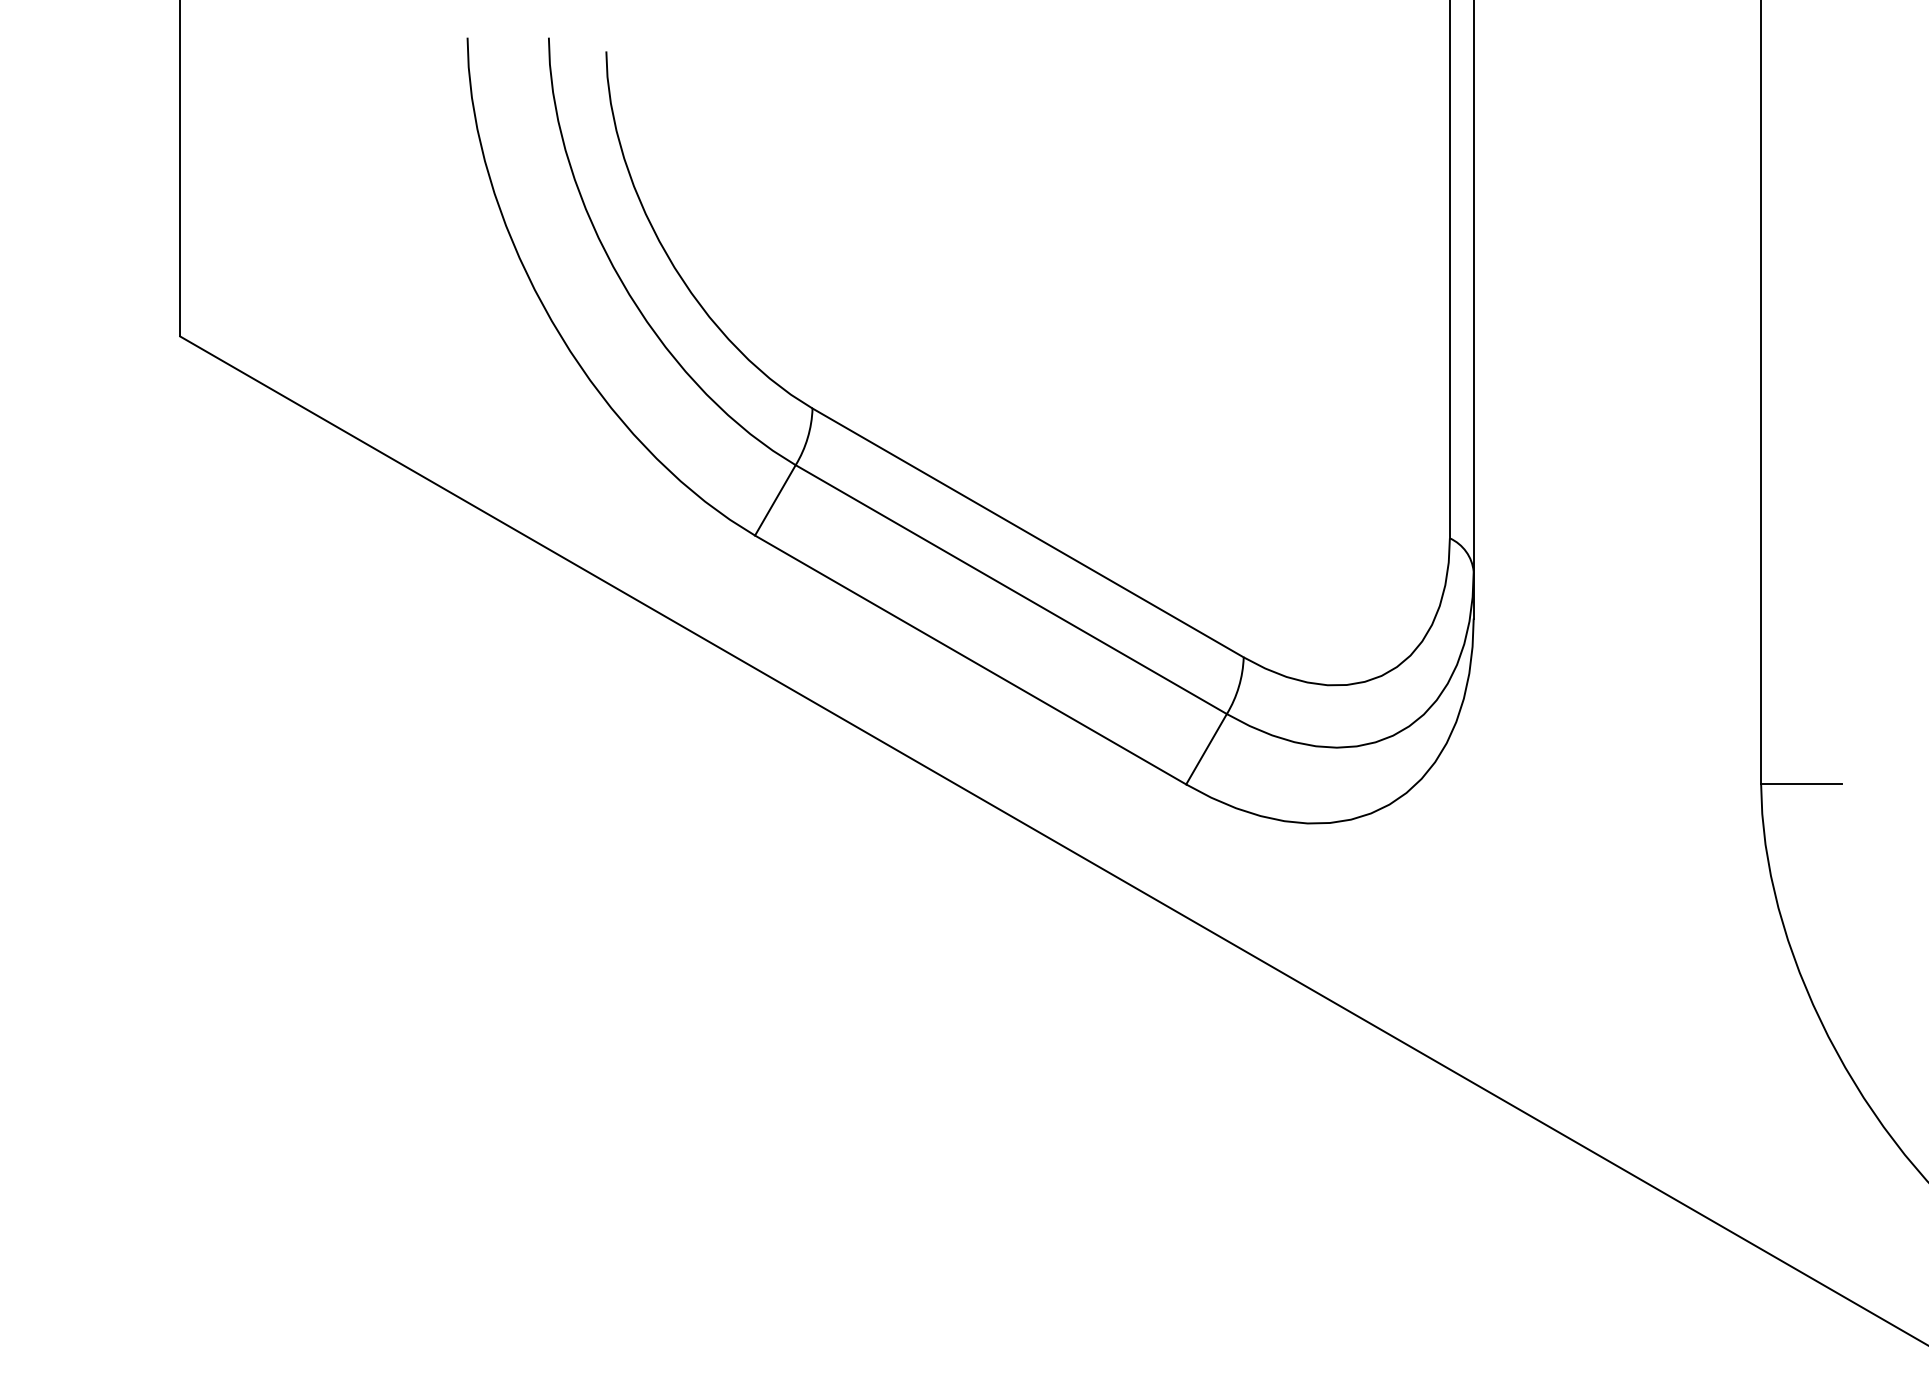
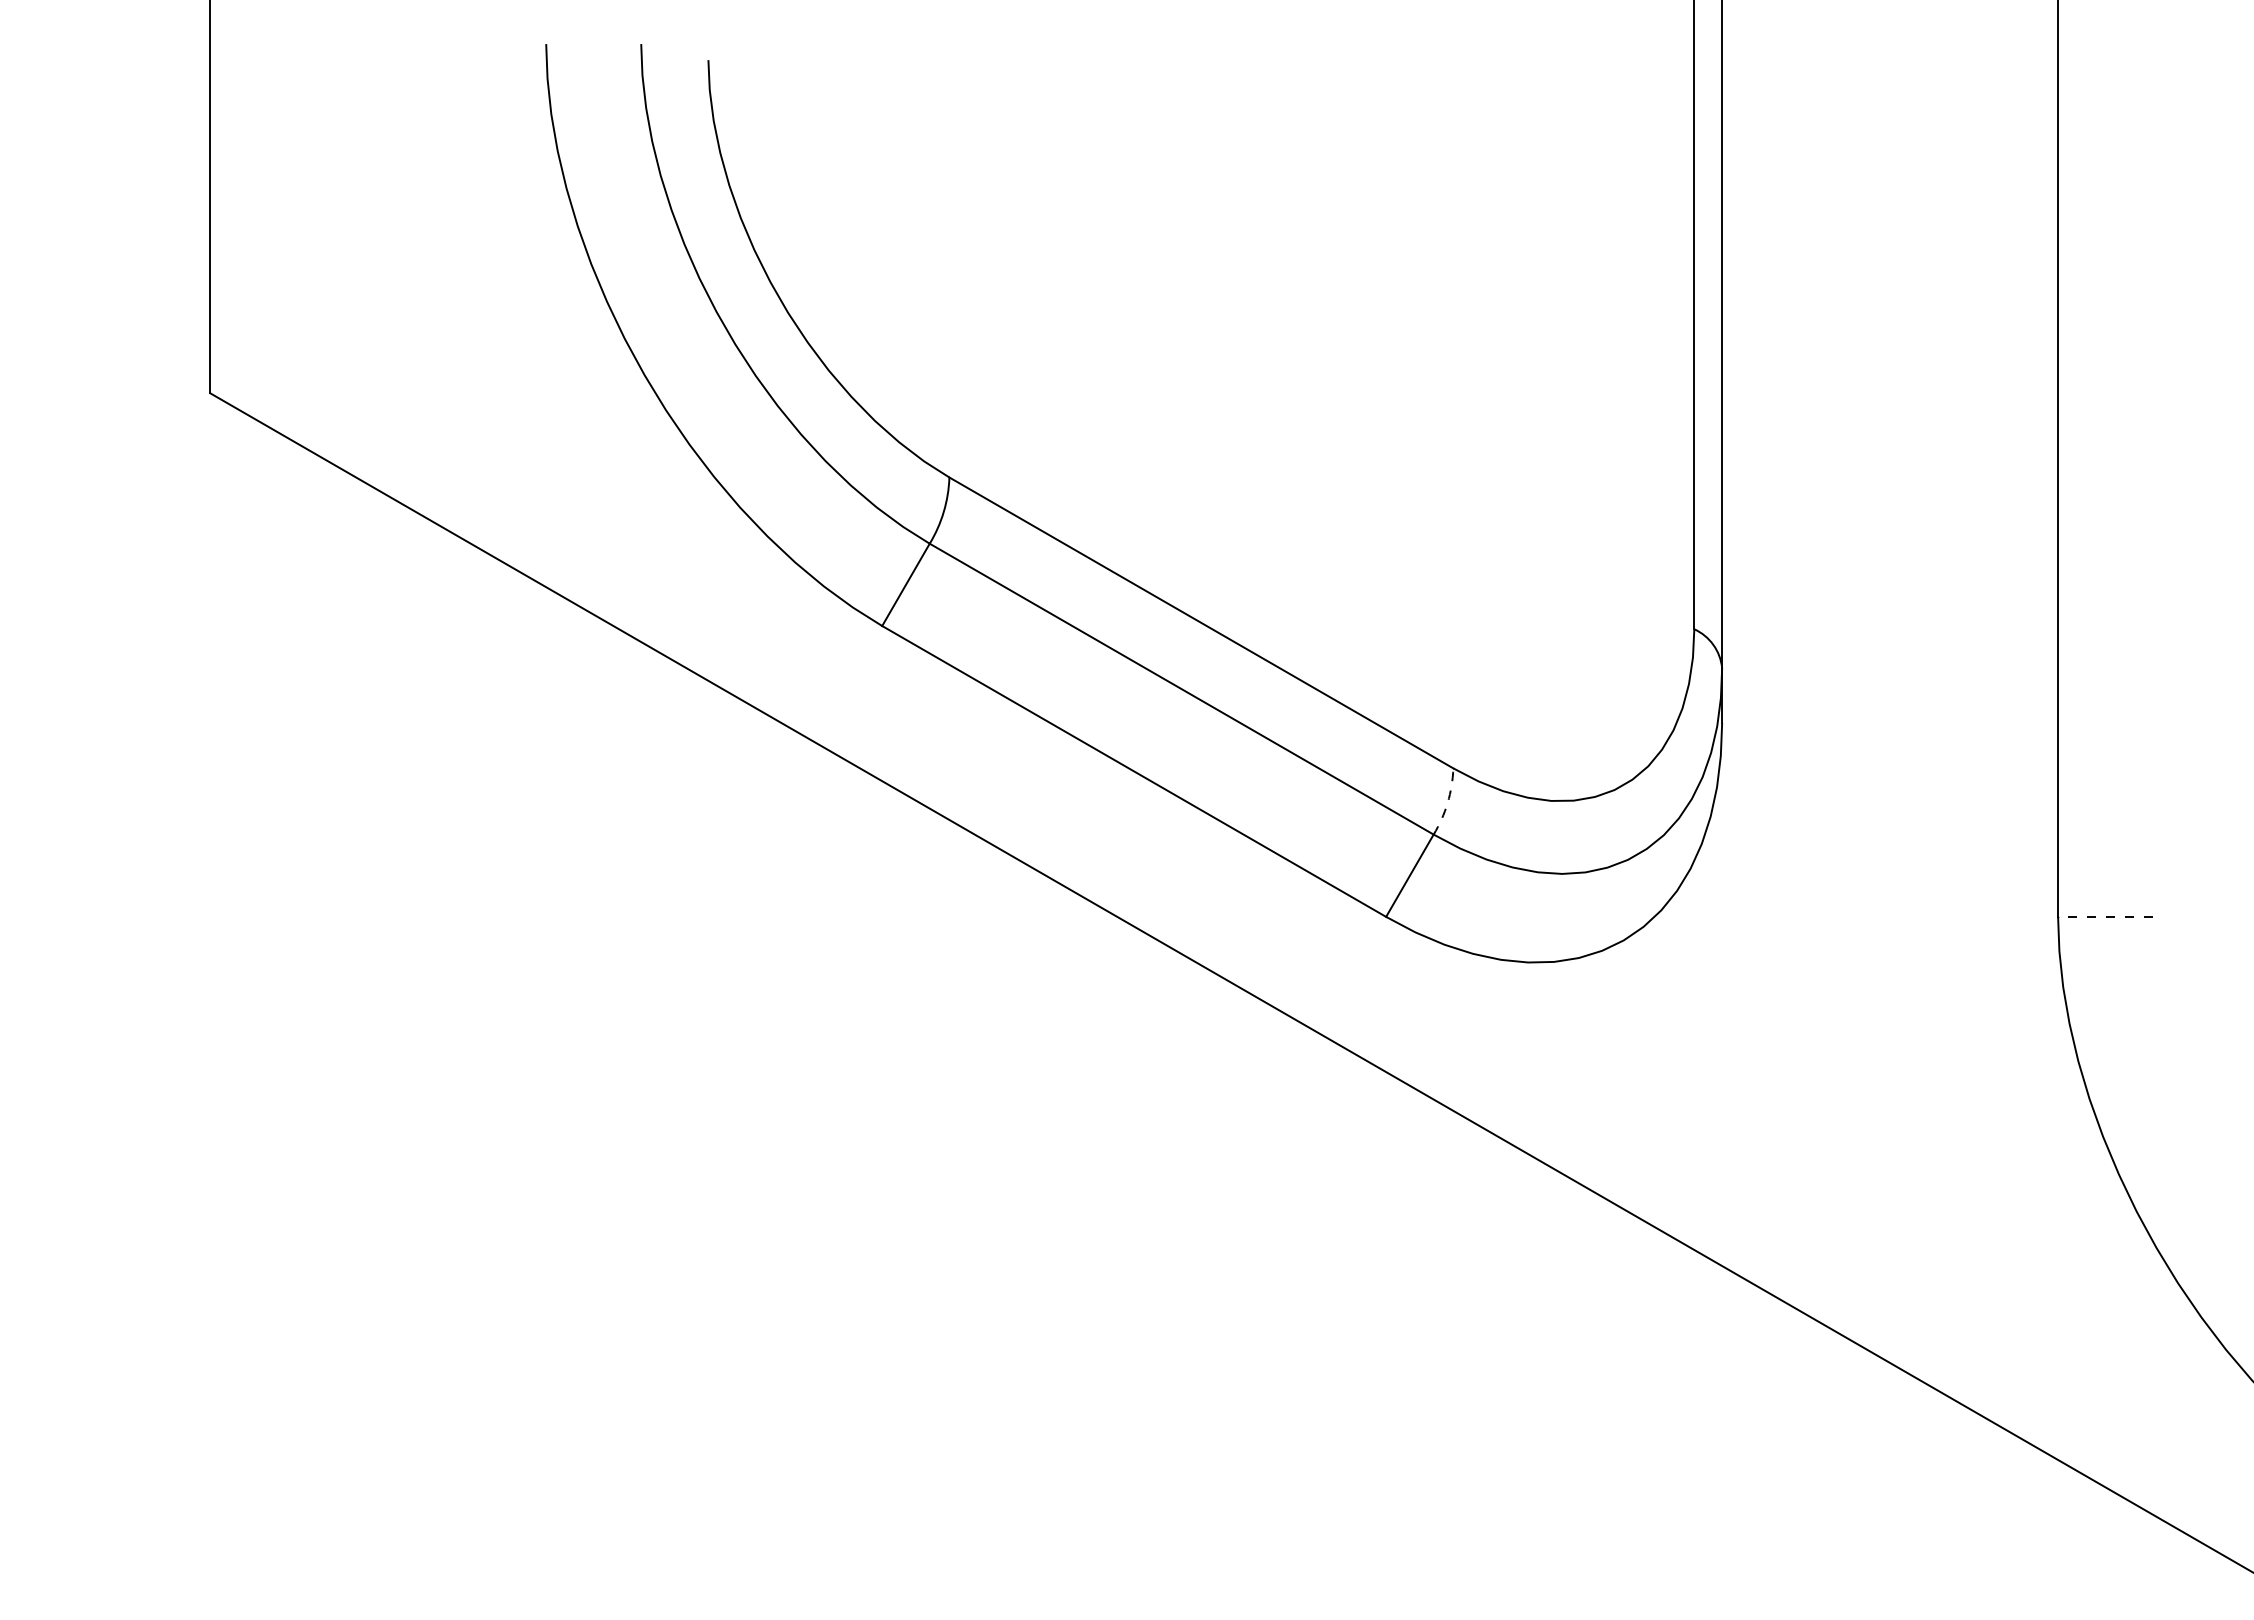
arc: (1238, 686) -> (1447, 802), solid -> dashed
line: (1801, 784) -> (2105, 916), solid -> dashed

